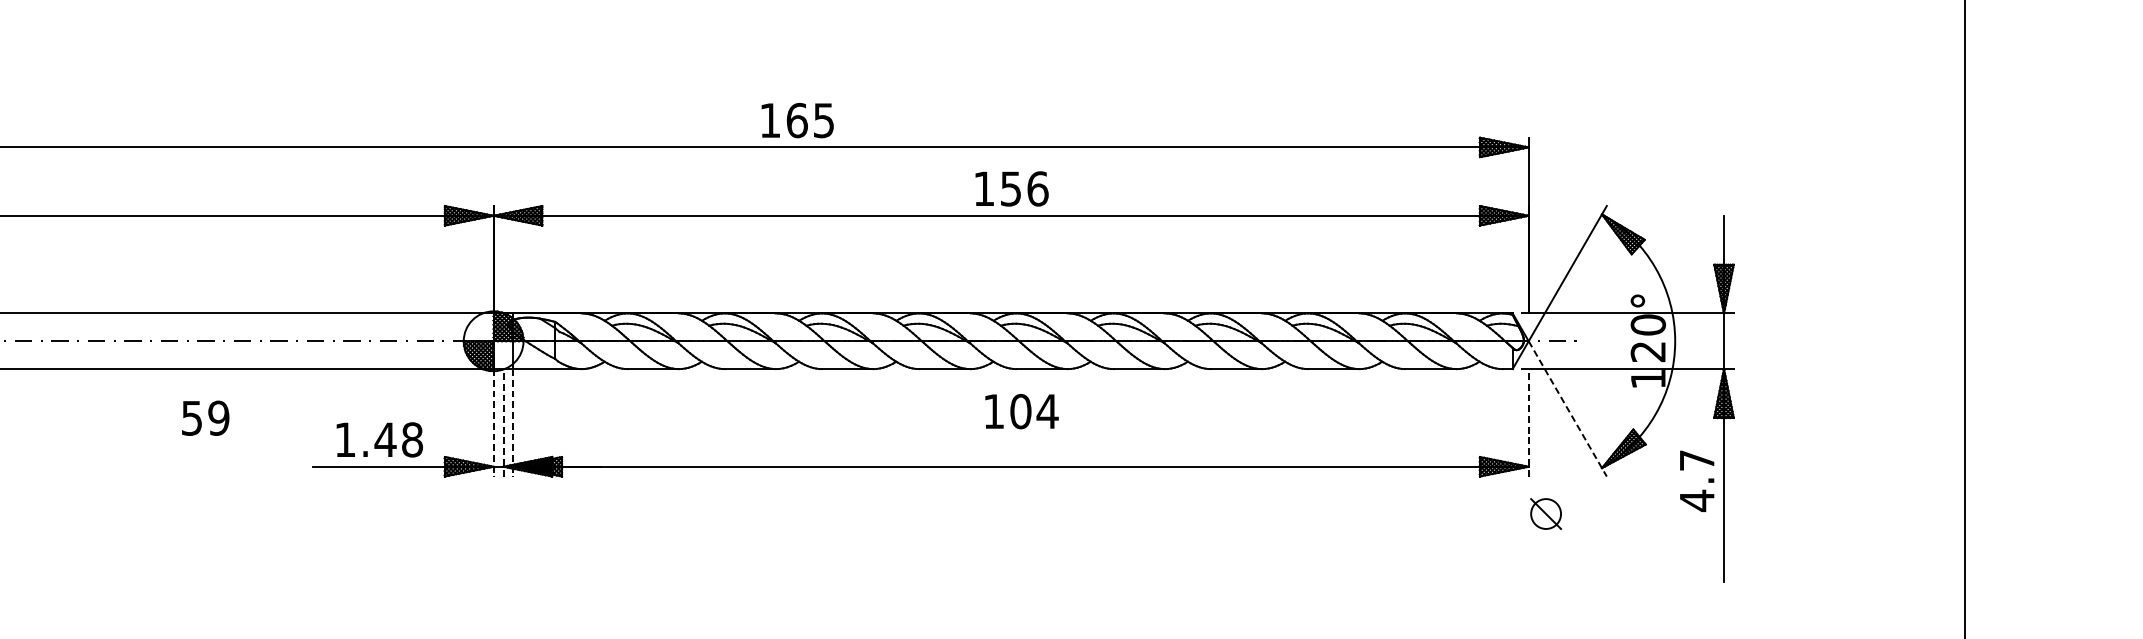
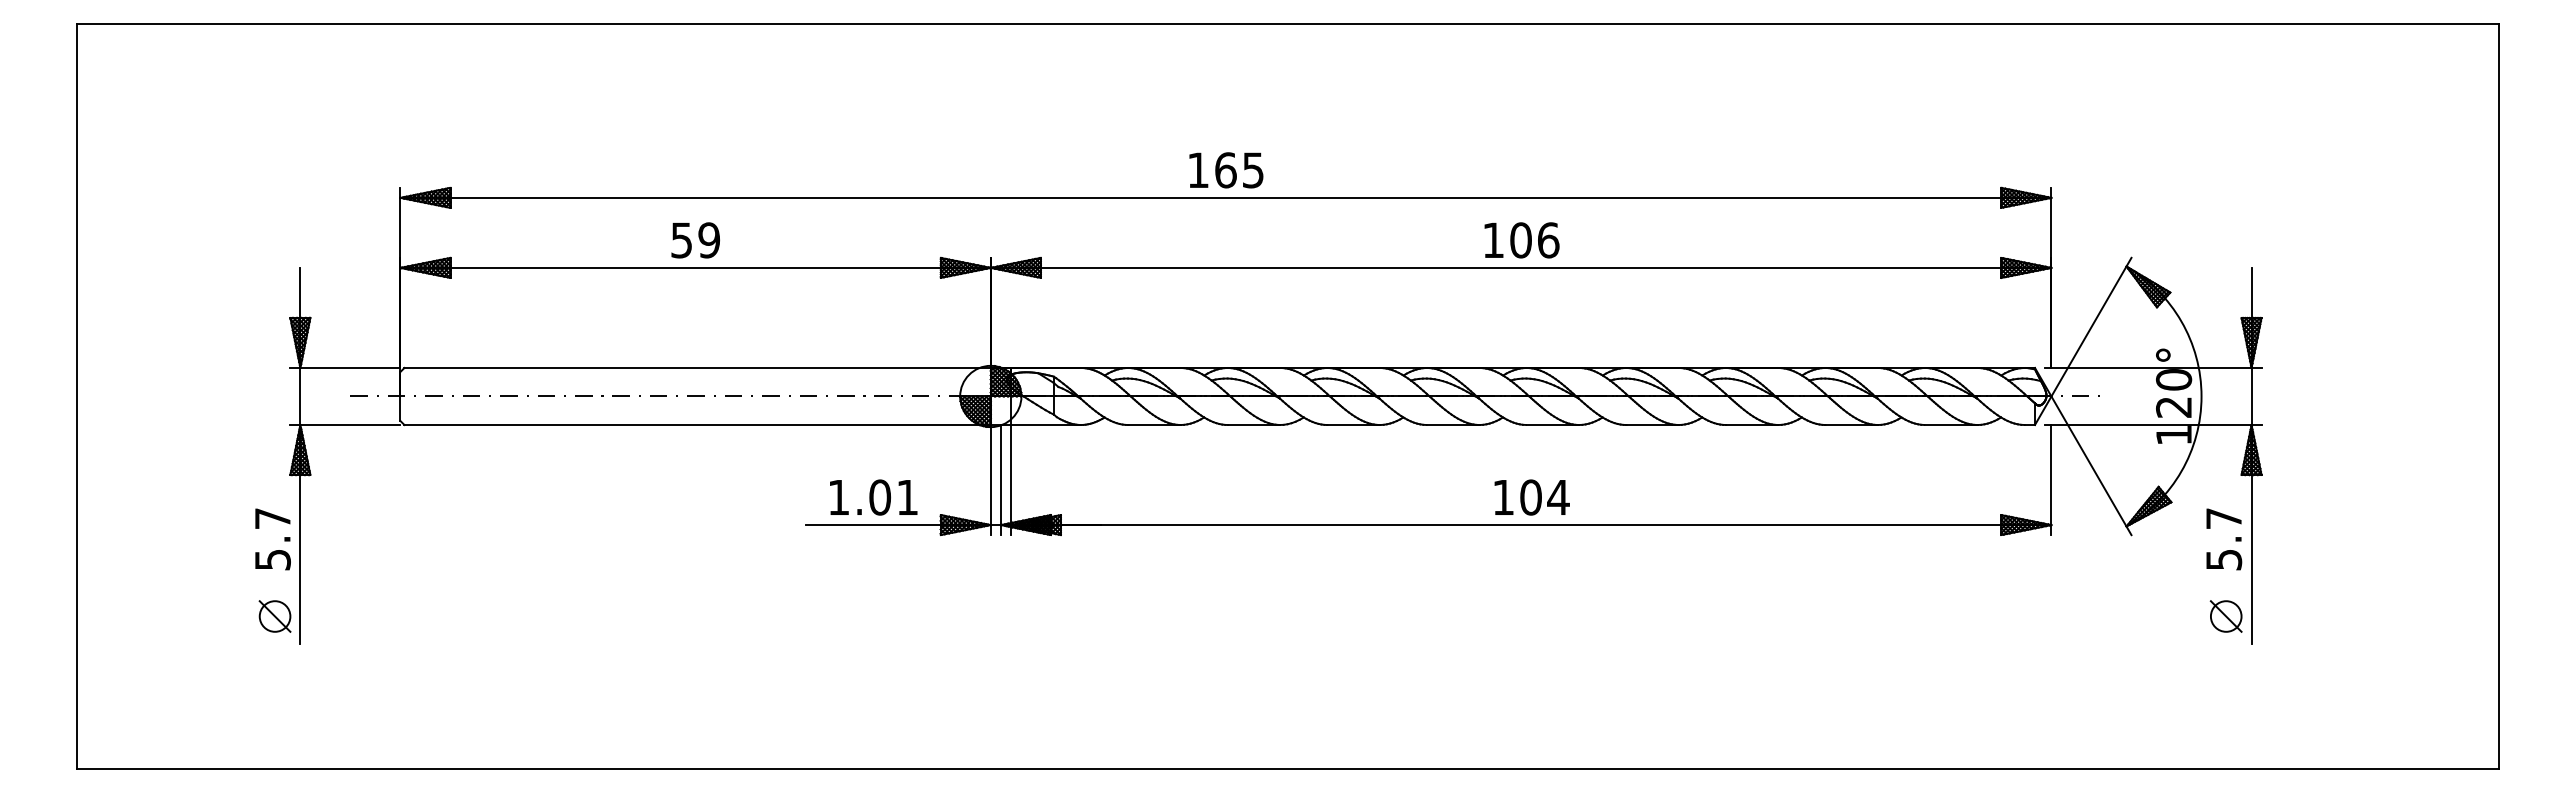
text: (797, 120) -> (1226, 170), moved
text: (1010, 189) -> (1520, 240), 156 -> 106
line: (1567, 409) -> (2091, 466), dashed -> solid
text: (1021, 411) -> (1531, 497), moved
text: (205, 418) -> (695, 240), moved
line: (503, 422) -> (1000, 479), dashed -> solid
line: (1528, 422) -> (2051, 479), dashed -> solid
line: (493, 423) -> (990, 480), dashed -> solid
line: (512, 423) -> (1010, 480), dashed -> solid
text: (398, 439) -> (893, 497), 1.48 -> 1.01
text: (1697, 500) -> (2224, 559), 4.7 -> 5.7
part: (1545, 514) -> (2225, 616), moved

